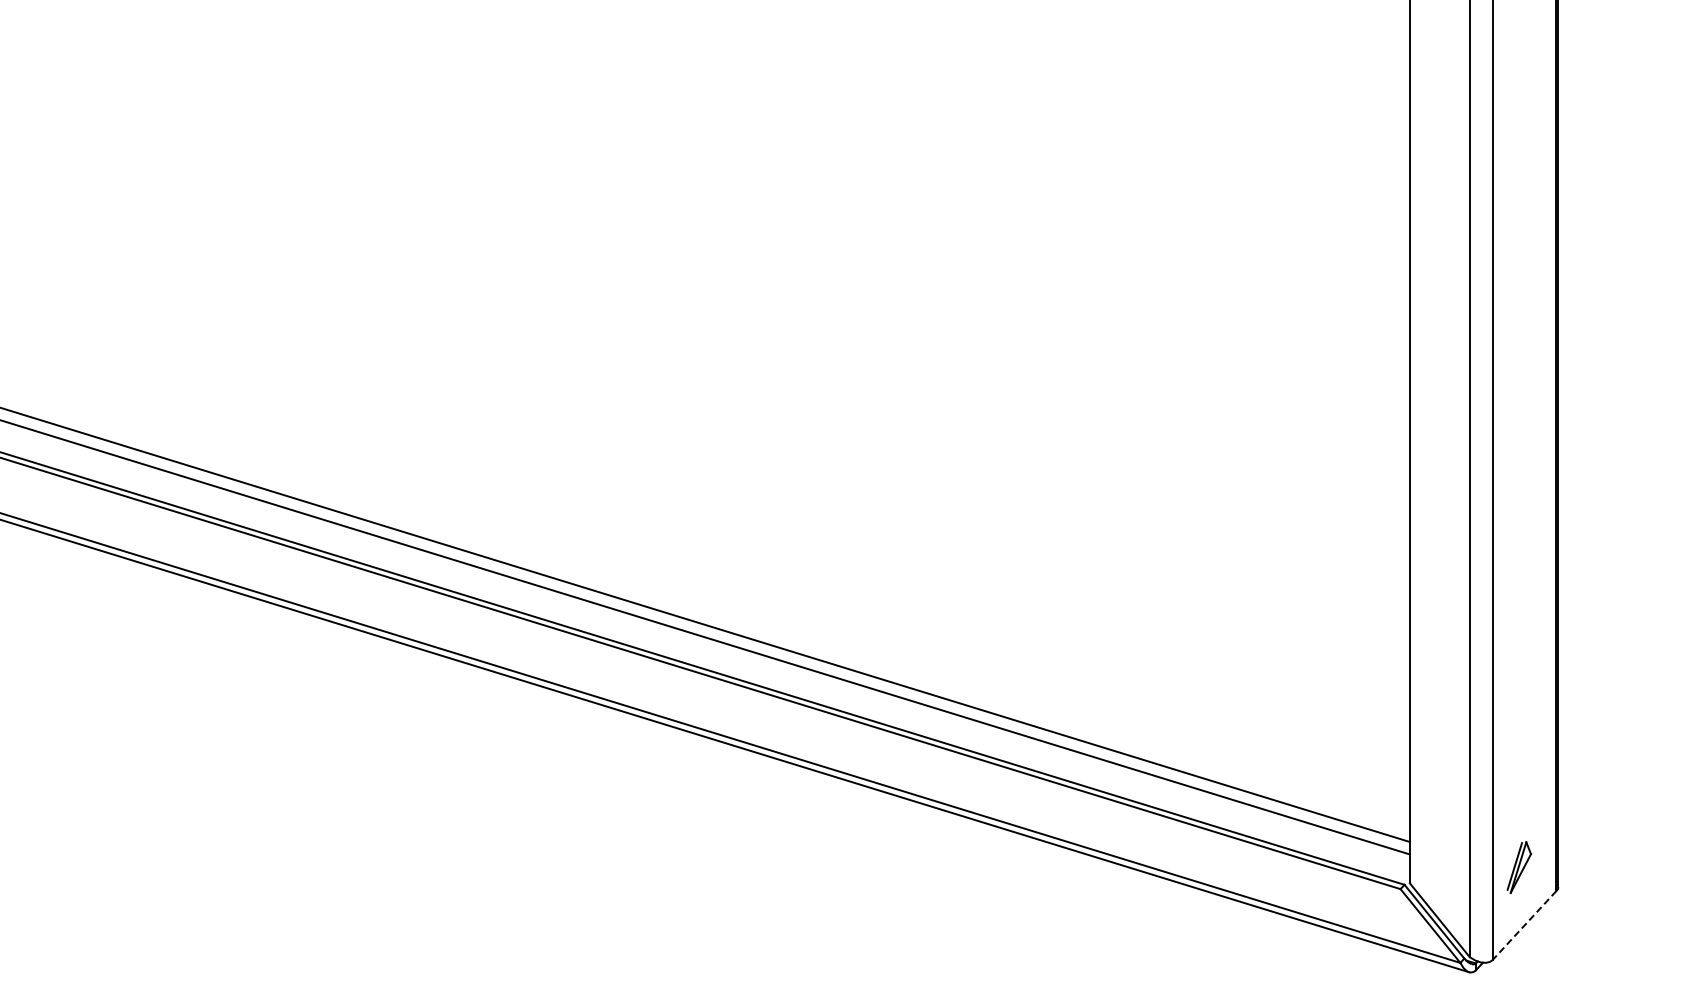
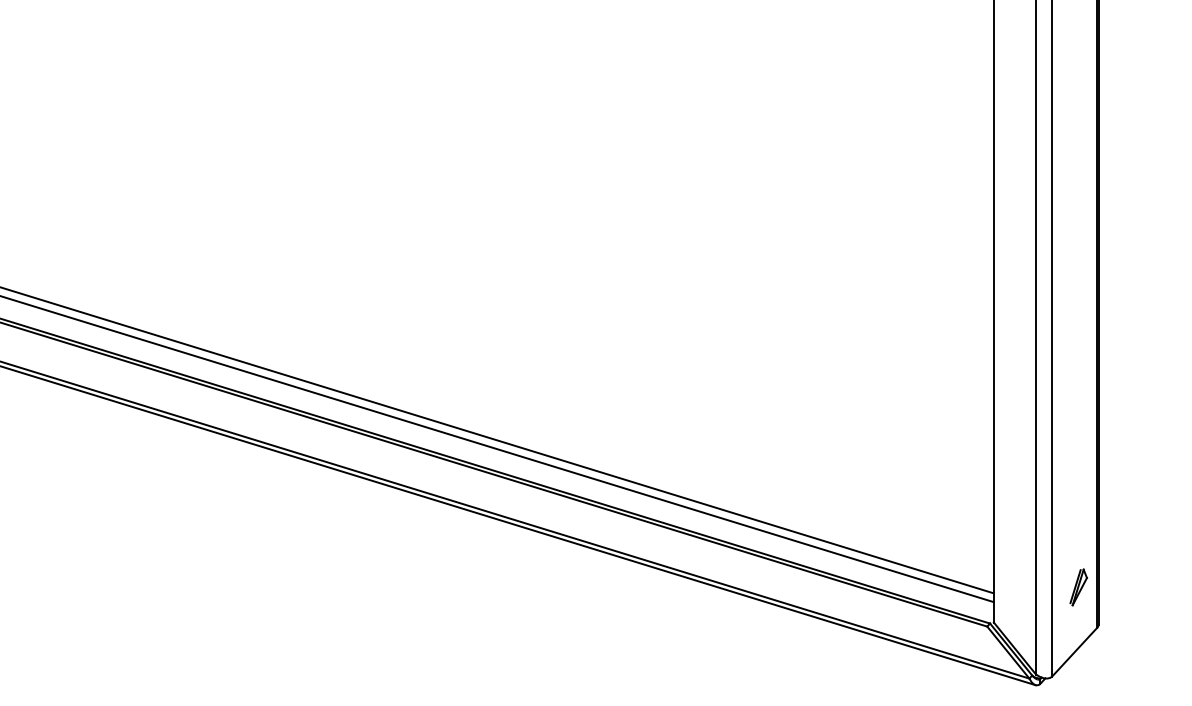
part: (1519, 867) -> (1078, 587), moved
line: (1524, 925) -> (1074, 652), dashed -> solid

